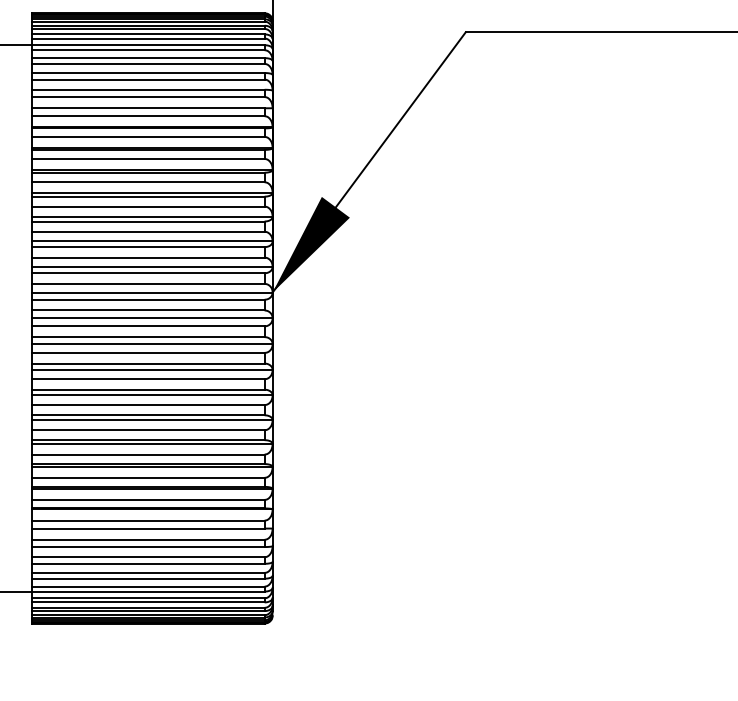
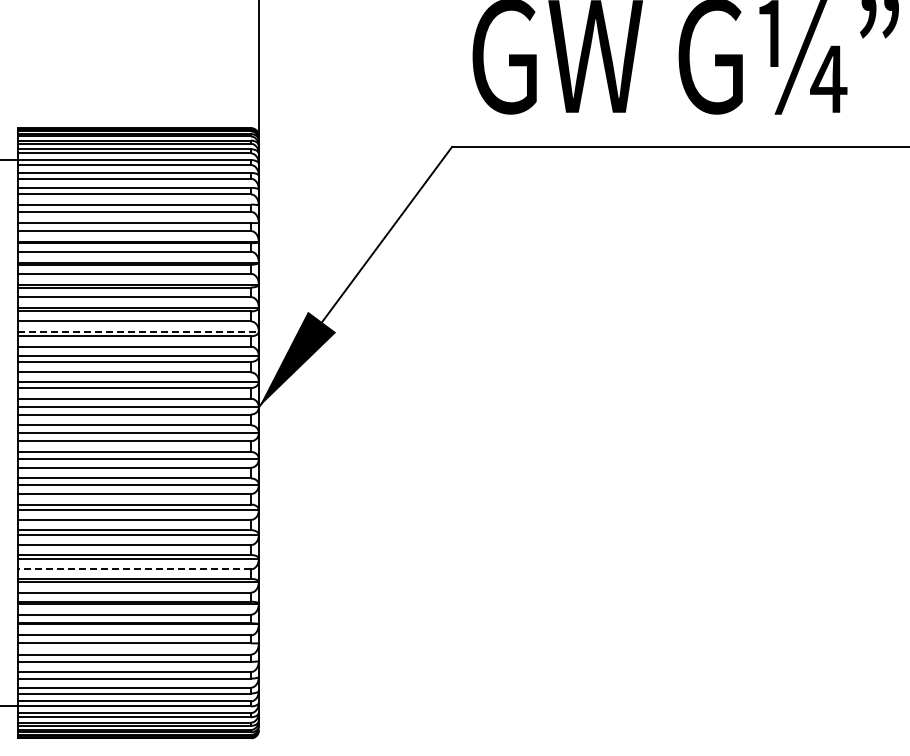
line: (152, 216) -> (138, 331), solid -> dashed
line: (147, 454) -> (133, 569), solid -> dashed

